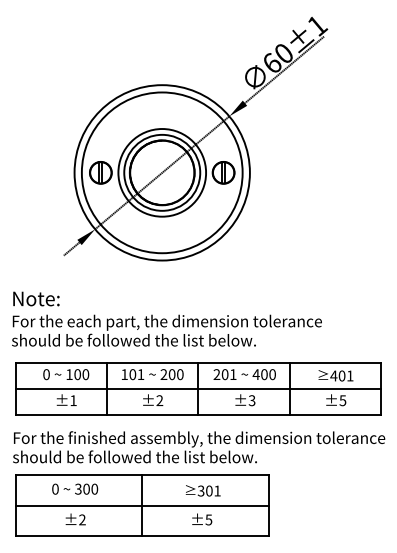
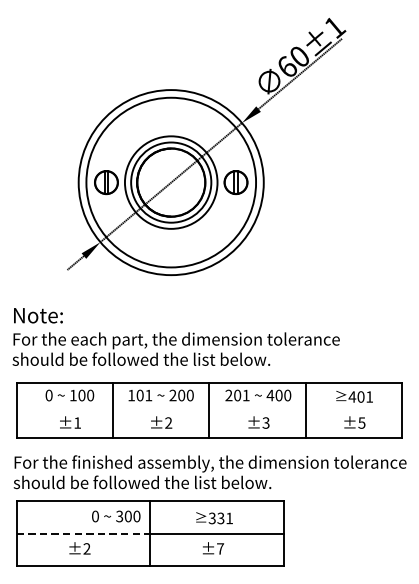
line: (197, 388) -> (208, 410), removed
text: (75, 488) -> (116, 515), moved
text: (209, 490) -> (221, 517), 301 -> 331
line: (79, 505) -> (83, 533), solid -> dashed
text: (208, 519) -> (220, 548), ±5 -> ±7

